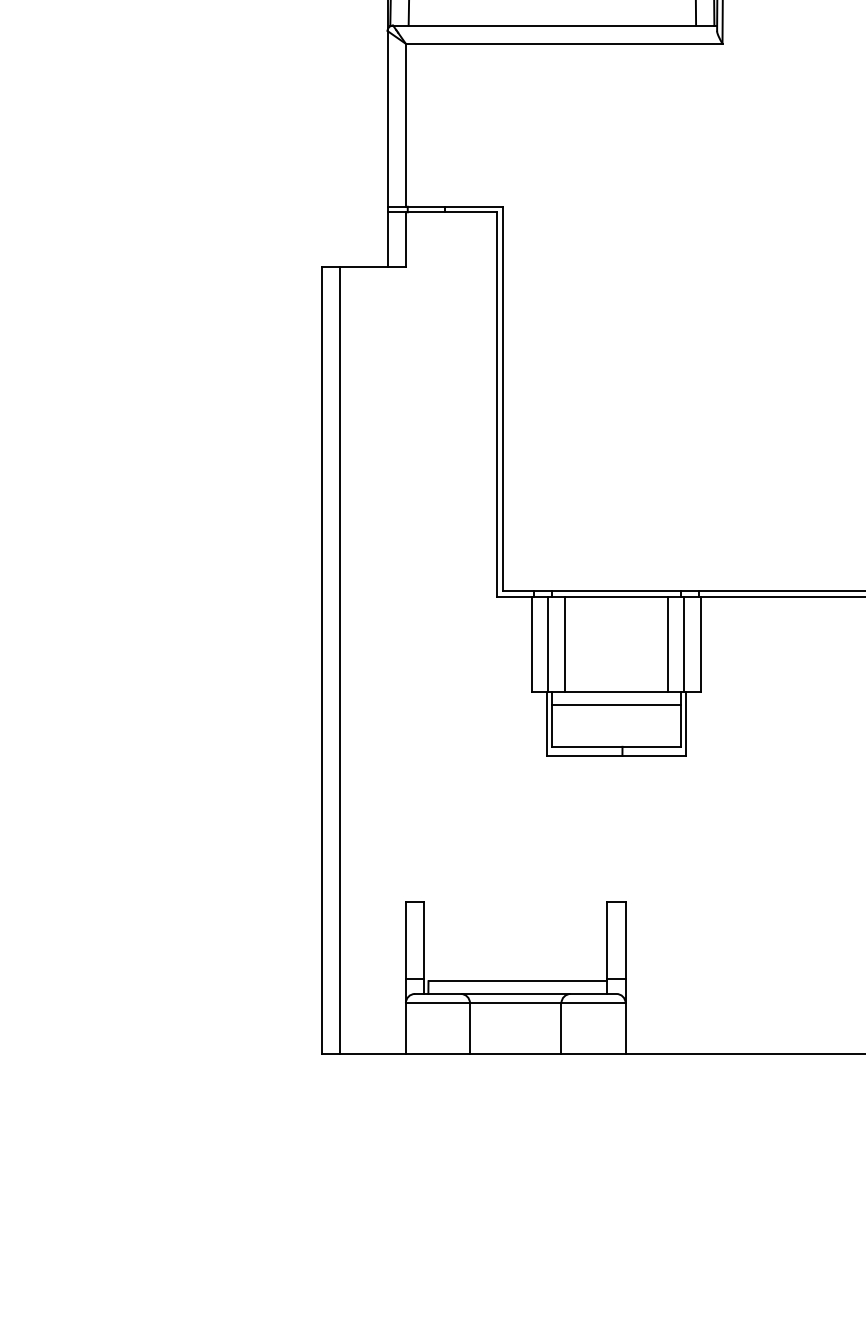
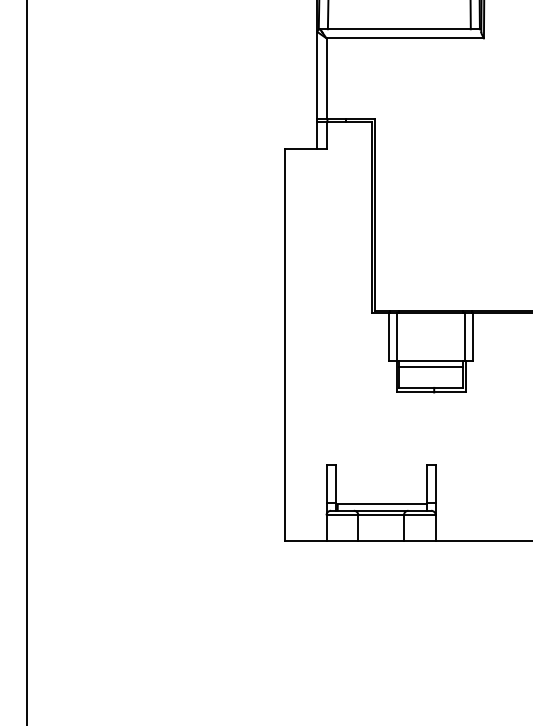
line: (564, 643) -> (405, 336), removed
line: (667, 643) -> (456, 336), removed
line: (339, 659) -> (293, 344), removed

